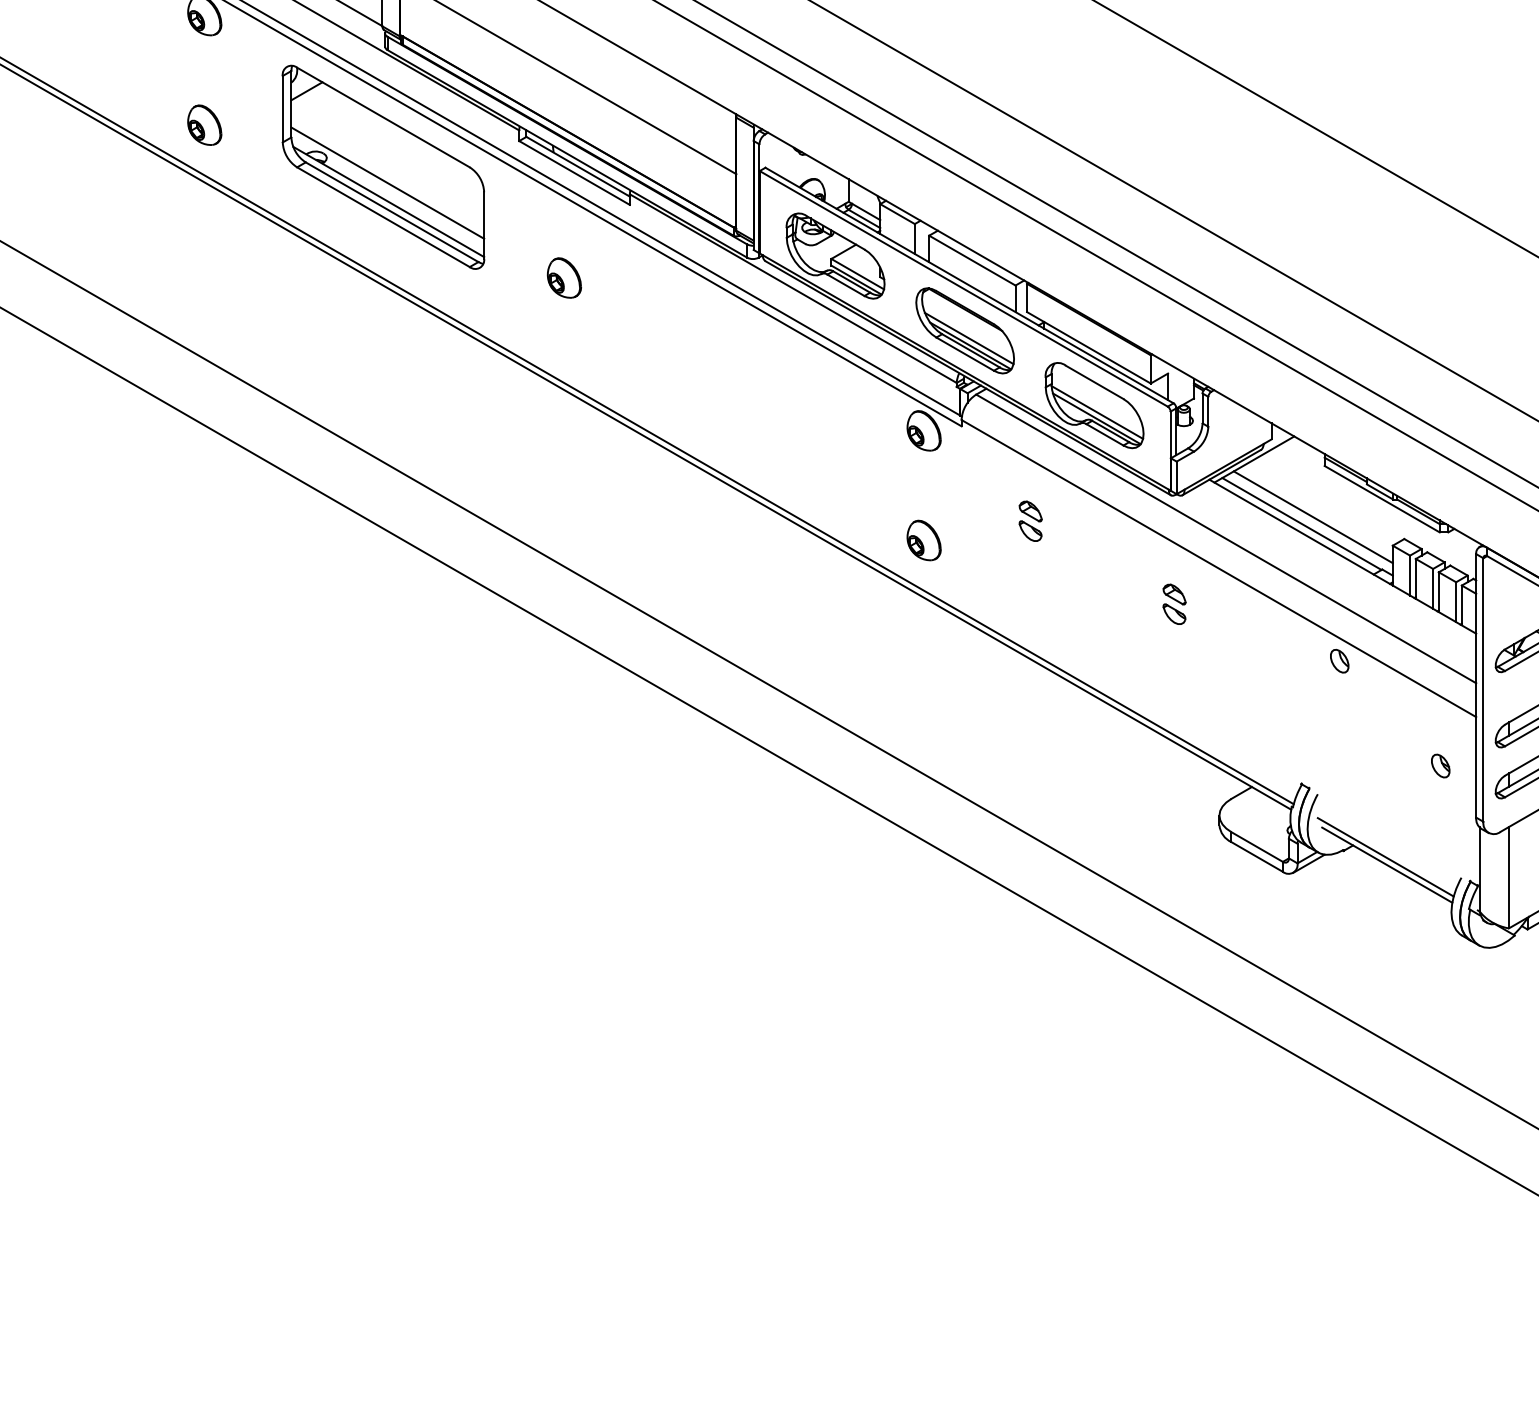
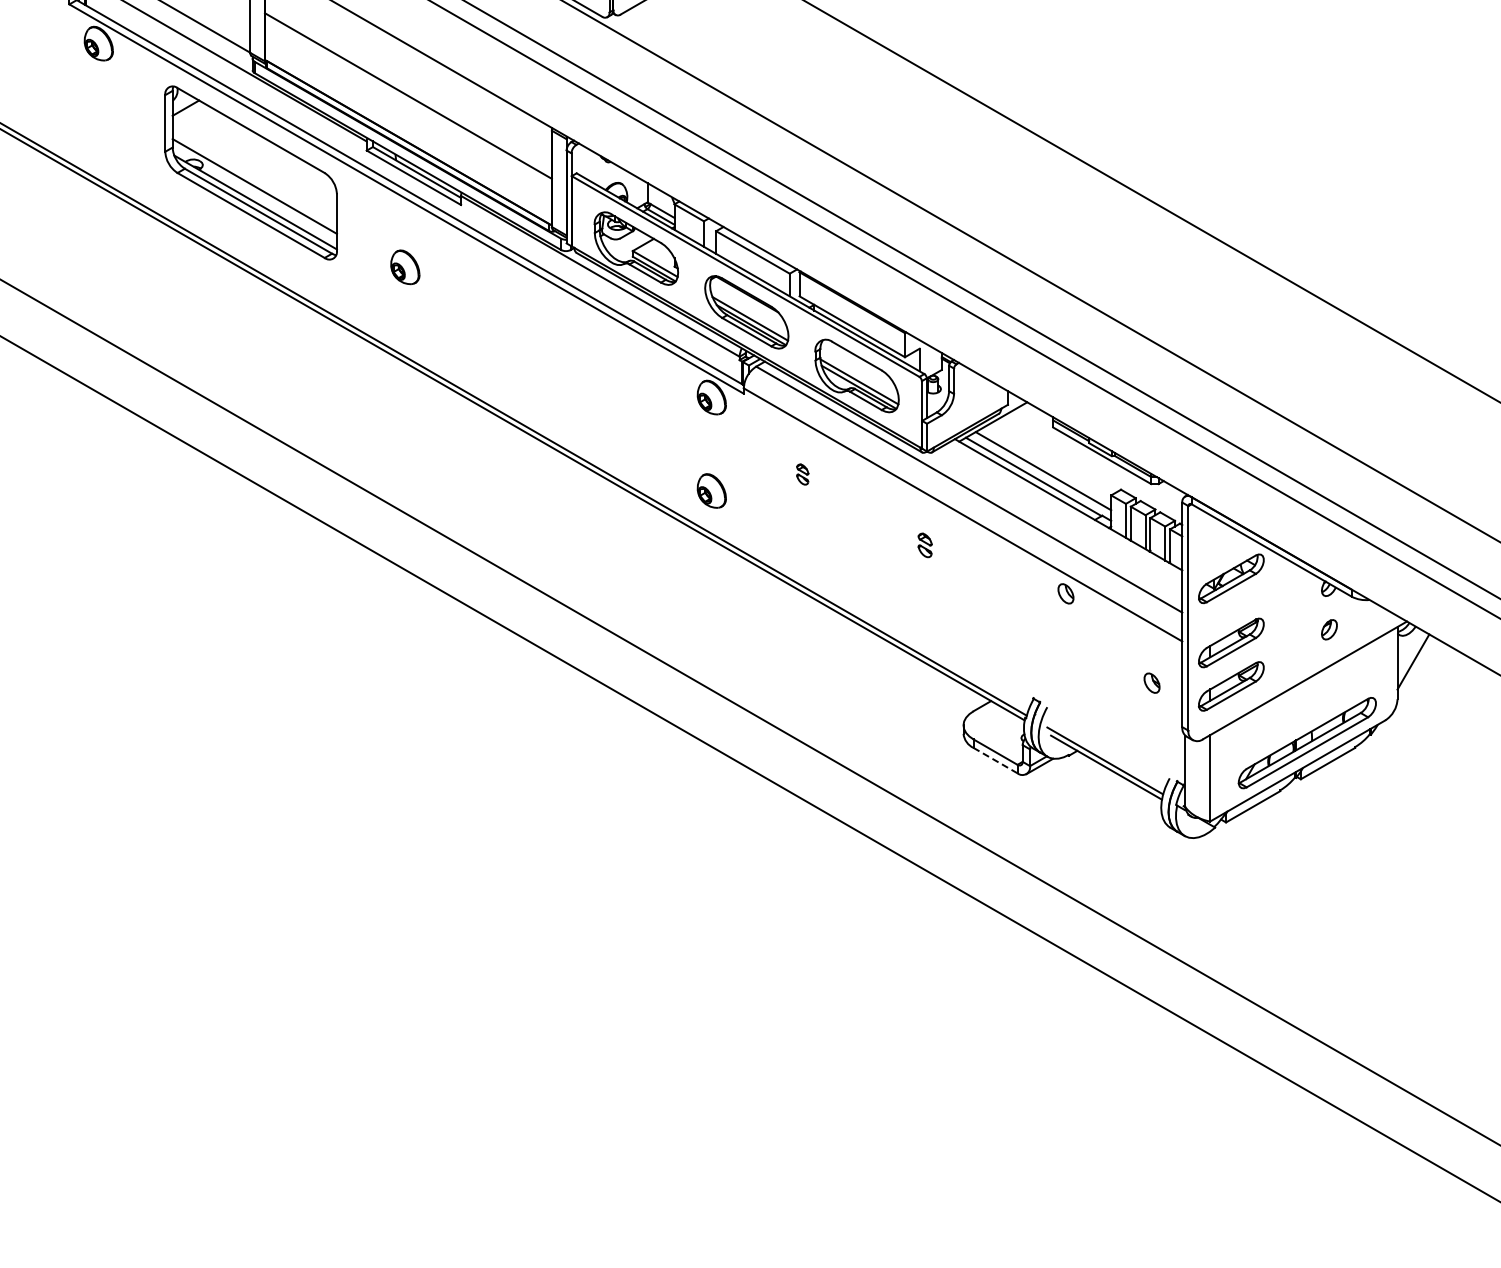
part: (204, 124) -> (98, 136), removed
part: (1030, 521) -> (802, 474), size x0.6
part: (1173, 604) -> (924, 545), size x0.7
line: (1256, 856) -> (995, 760), solid -> dashed

